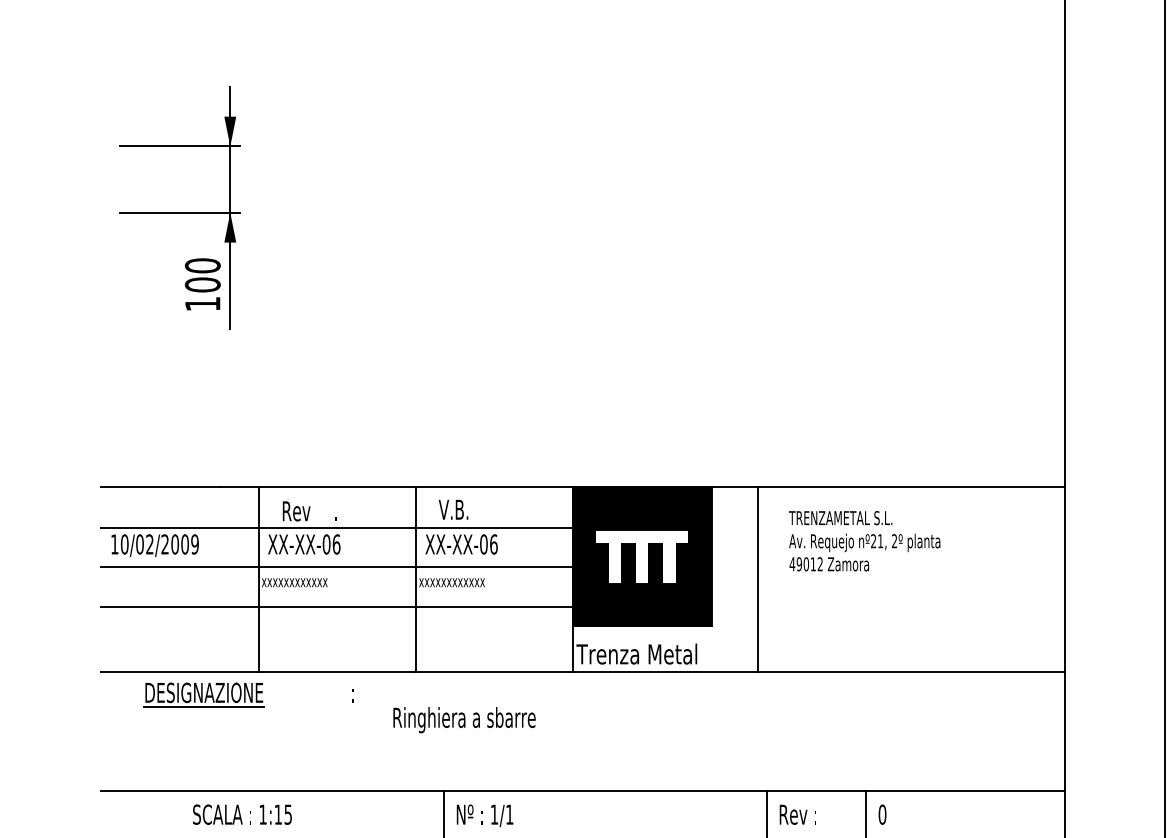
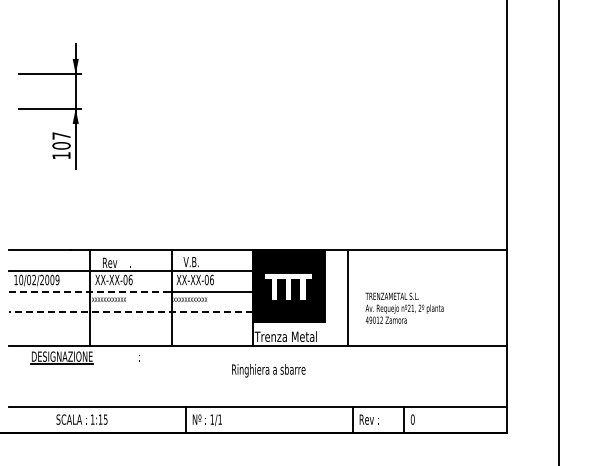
text: (202, 264) -> (61, 135), 100 -> 107
text: (864, 539) -> (404, 307), moved
line: (256, 566) -> (89, 291), solid -> dashed
line: (338, 607) -> (131, 312), solid -> dashed
text: (463, 719) -> (268, 370), moved

